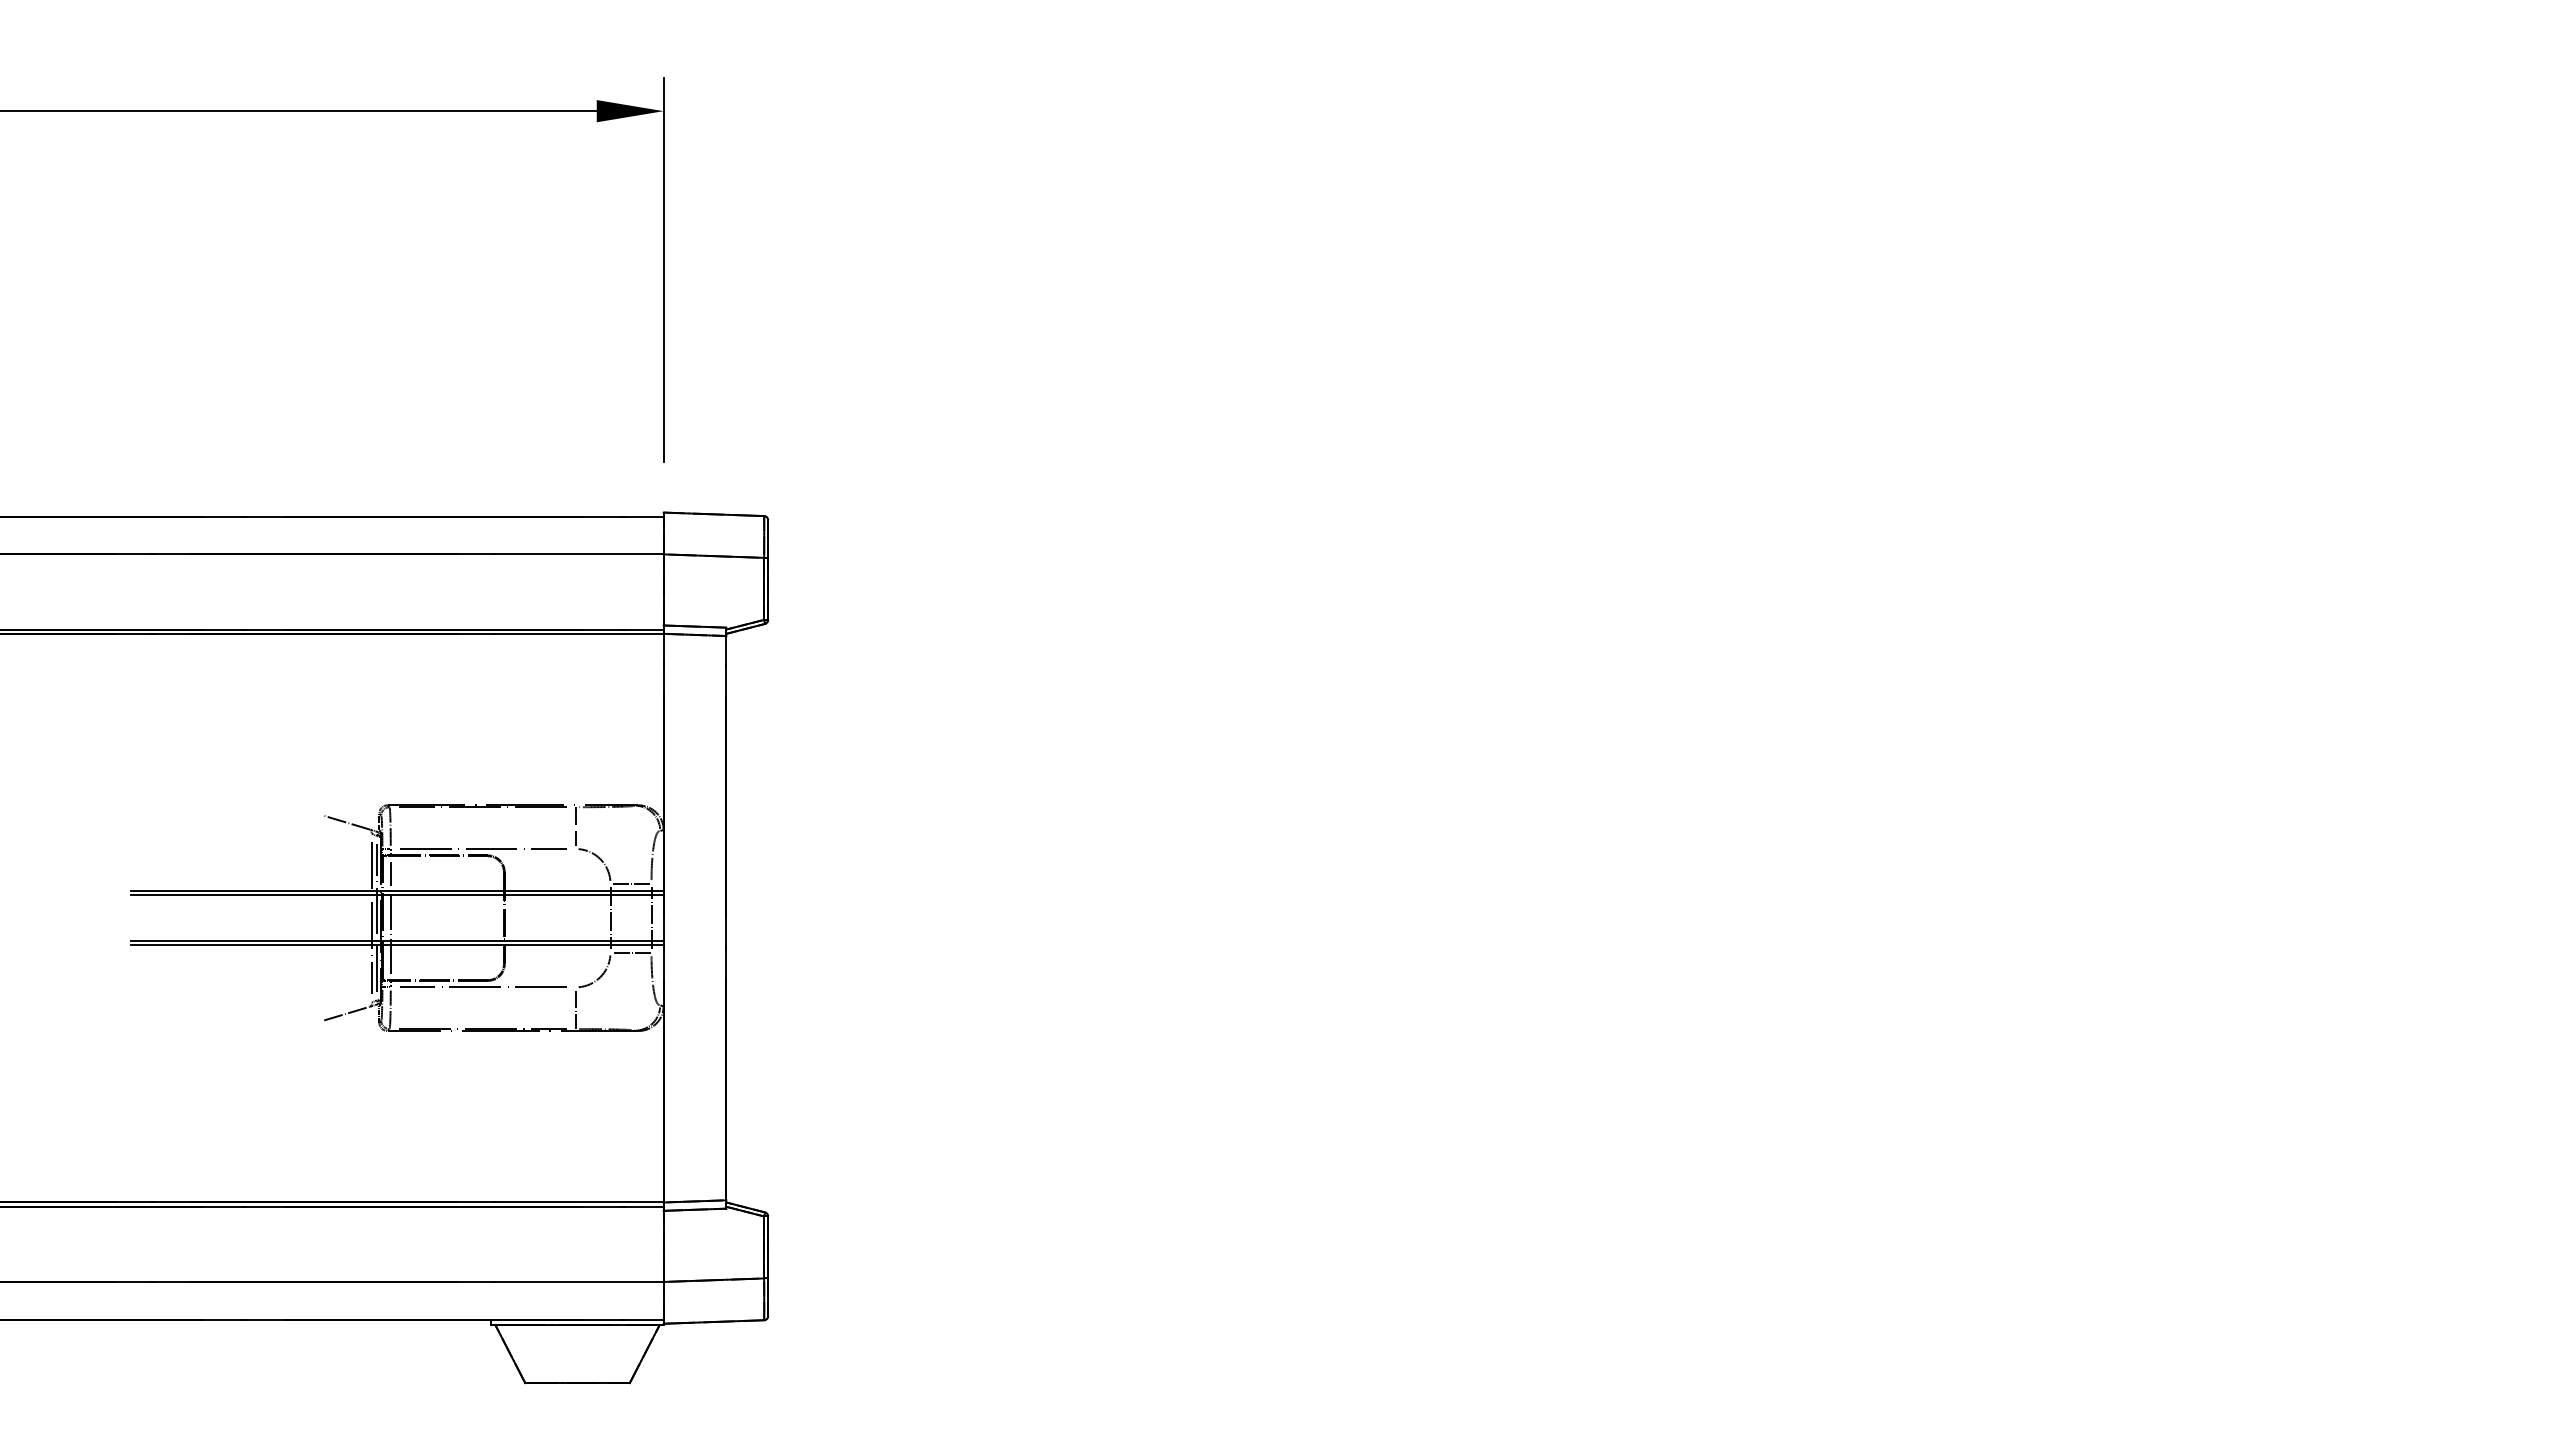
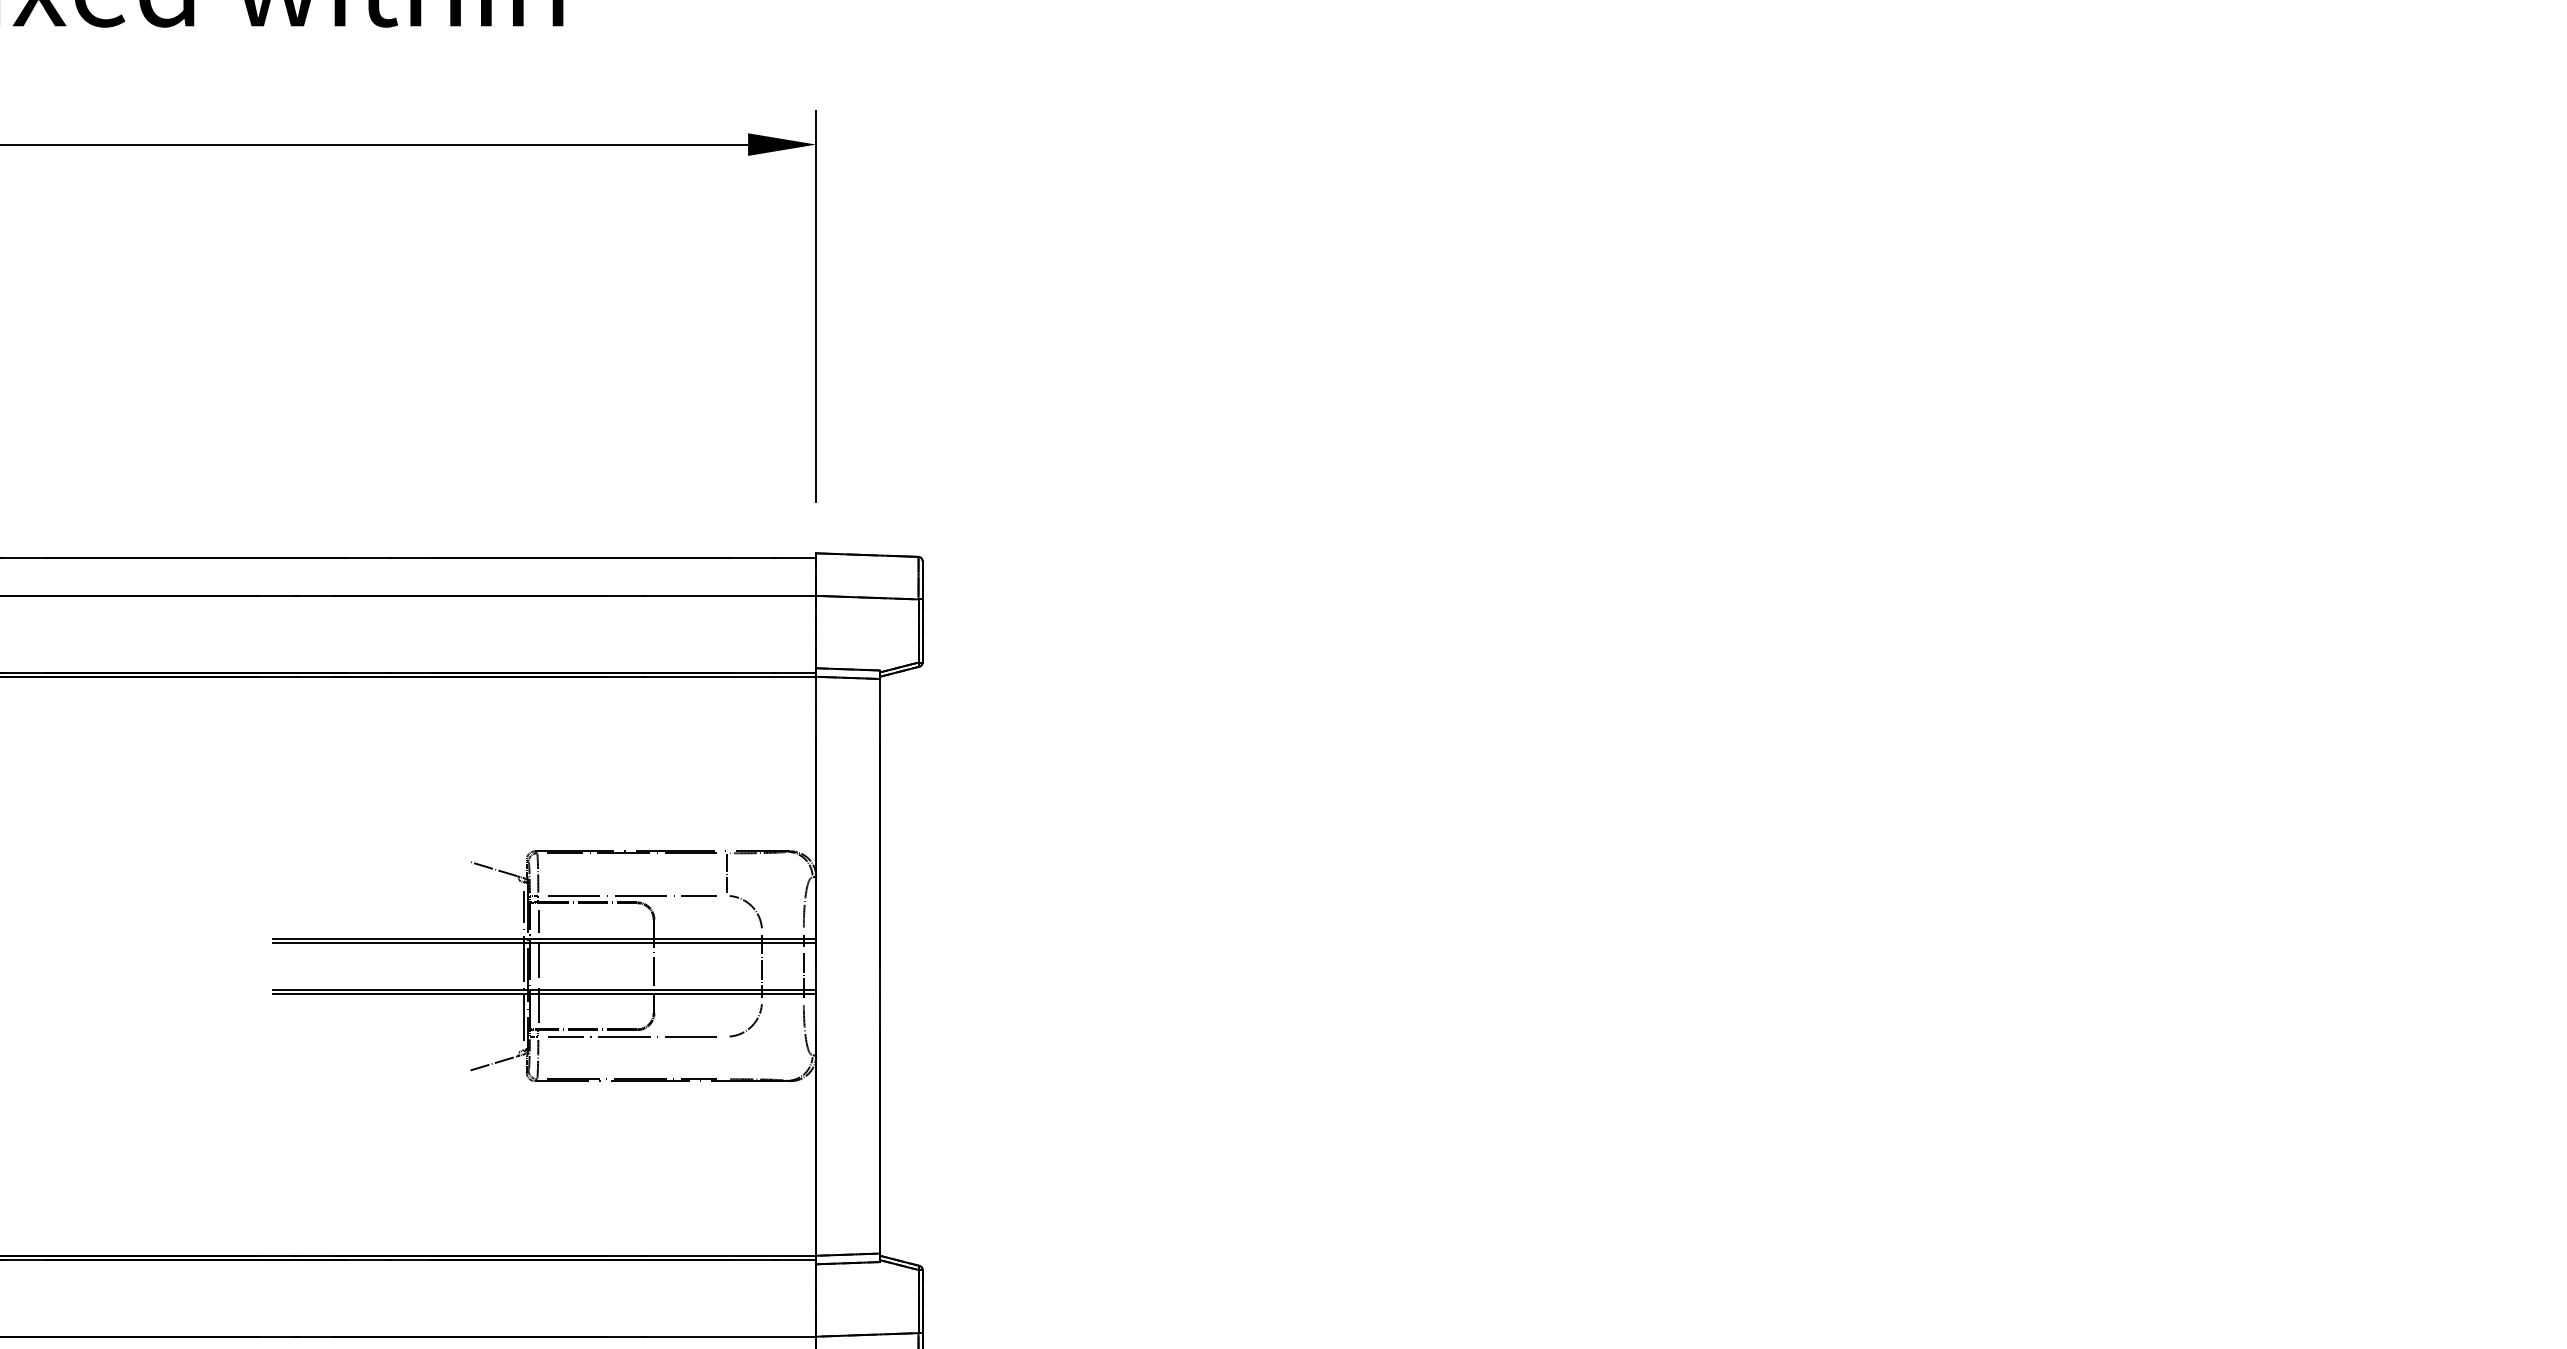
line: (631, 883) -> (783, 930), removed
line: (371, 918) -> (518, 966), removed
line: (631, 952) -> (783, 1001), removed
line: (575, 1009) -> (726, 1059), removed

